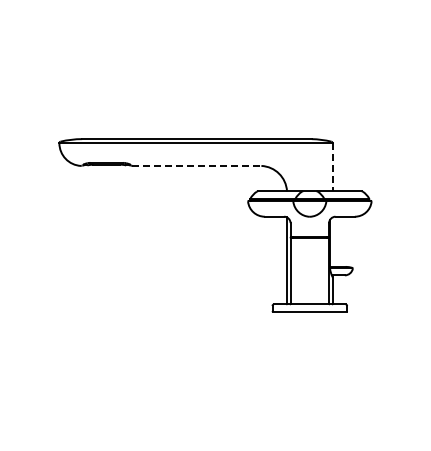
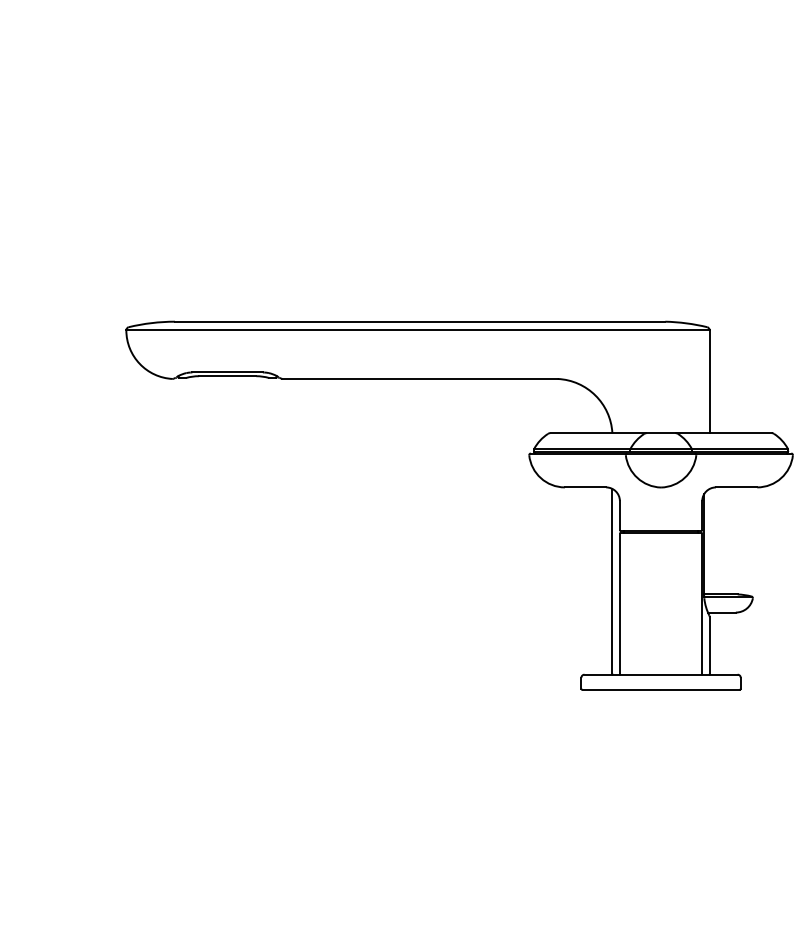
line: (197, 165) -> (421, 378), dashed -> solid
line: (332, 167) -> (709, 382), dashed -> solid

